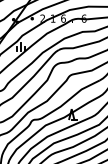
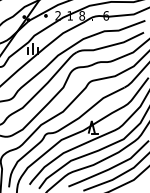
text: (62, 18) -> (81, 15), 6 -> 8

